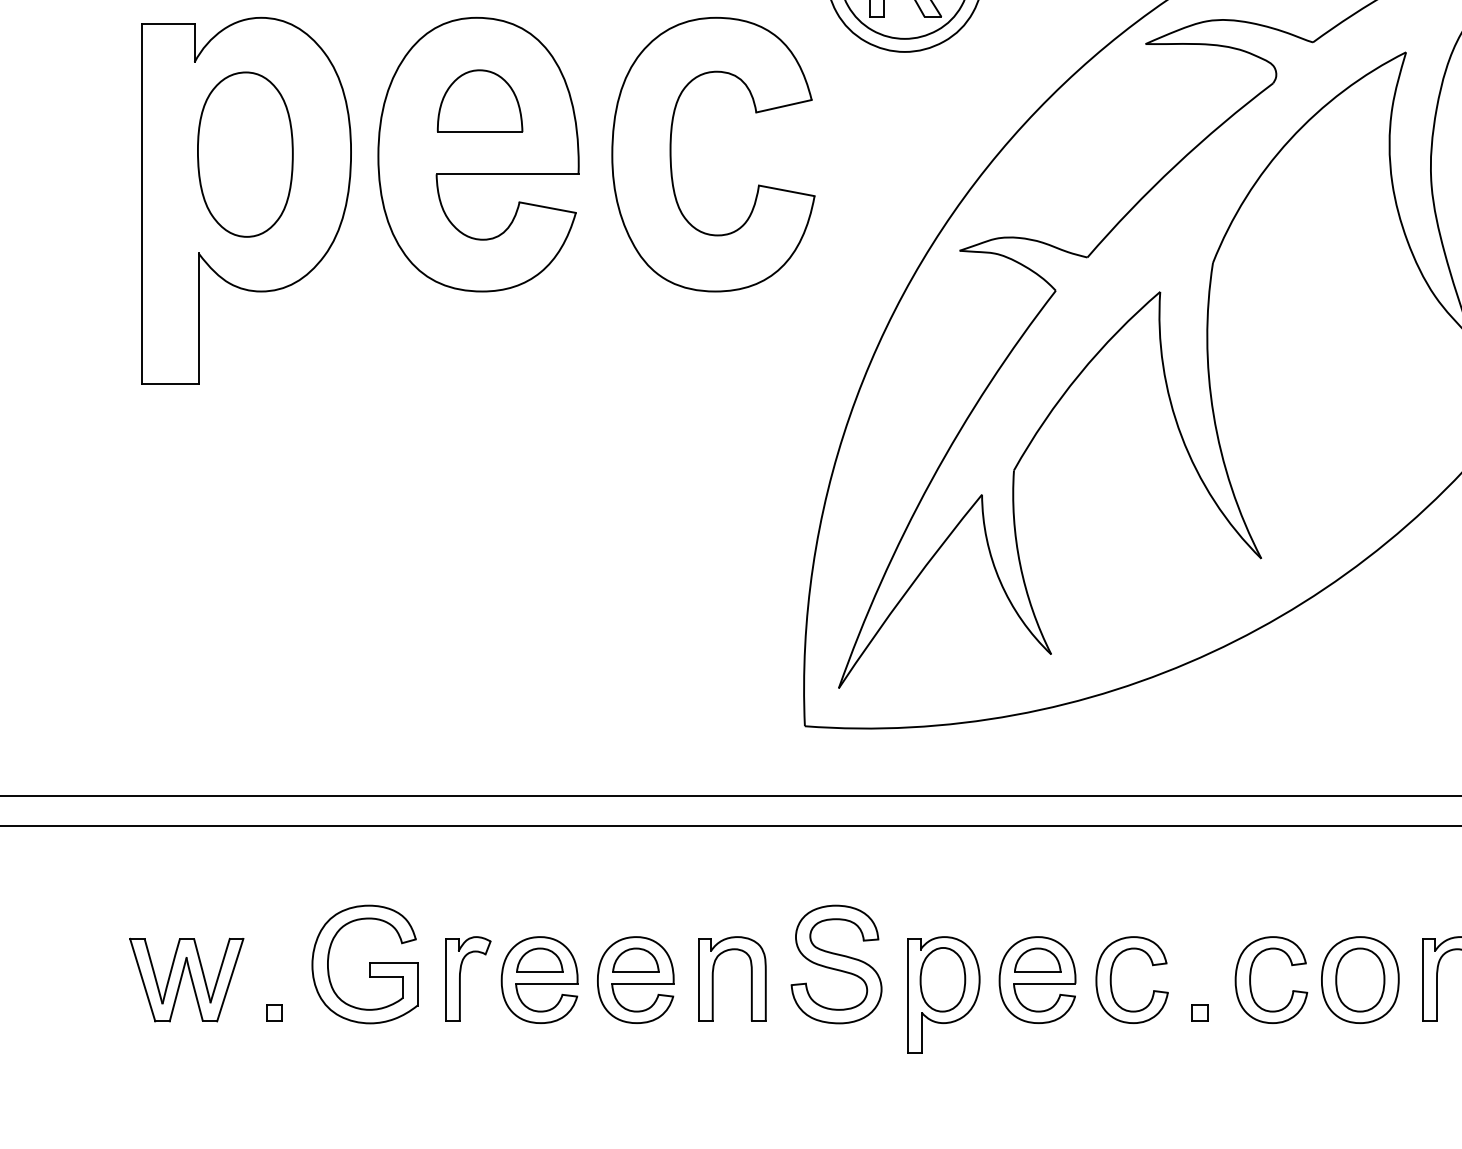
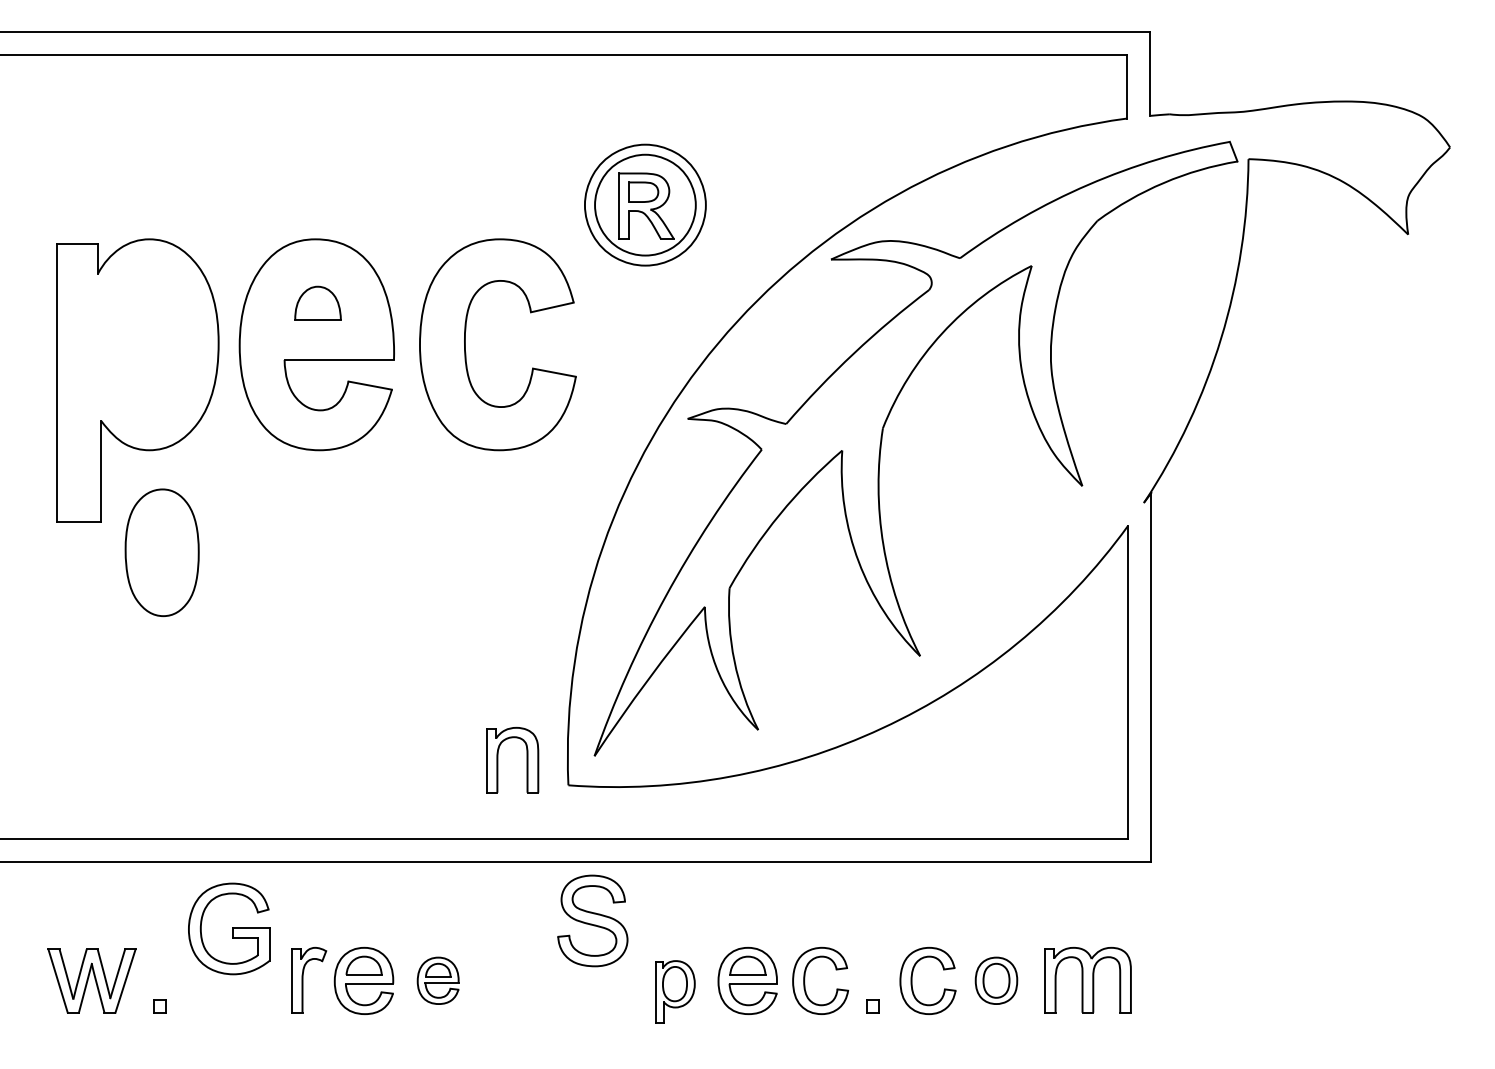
part: (479, 99) -> (317, 302), size x0.7
part: (244, 154) -> (161, 552), moved
part: (365, 963) -> (229, 928), moved
part: (836, 963) -> (592, 920), moved
part: (714, 978) -> (498, 759), moved
part: (636, 979) -> (438, 980), size x0.7
part: (1360, 979) -> (996, 980), size x0.7
part: (943, 993) -> (675, 991), size x0.7

